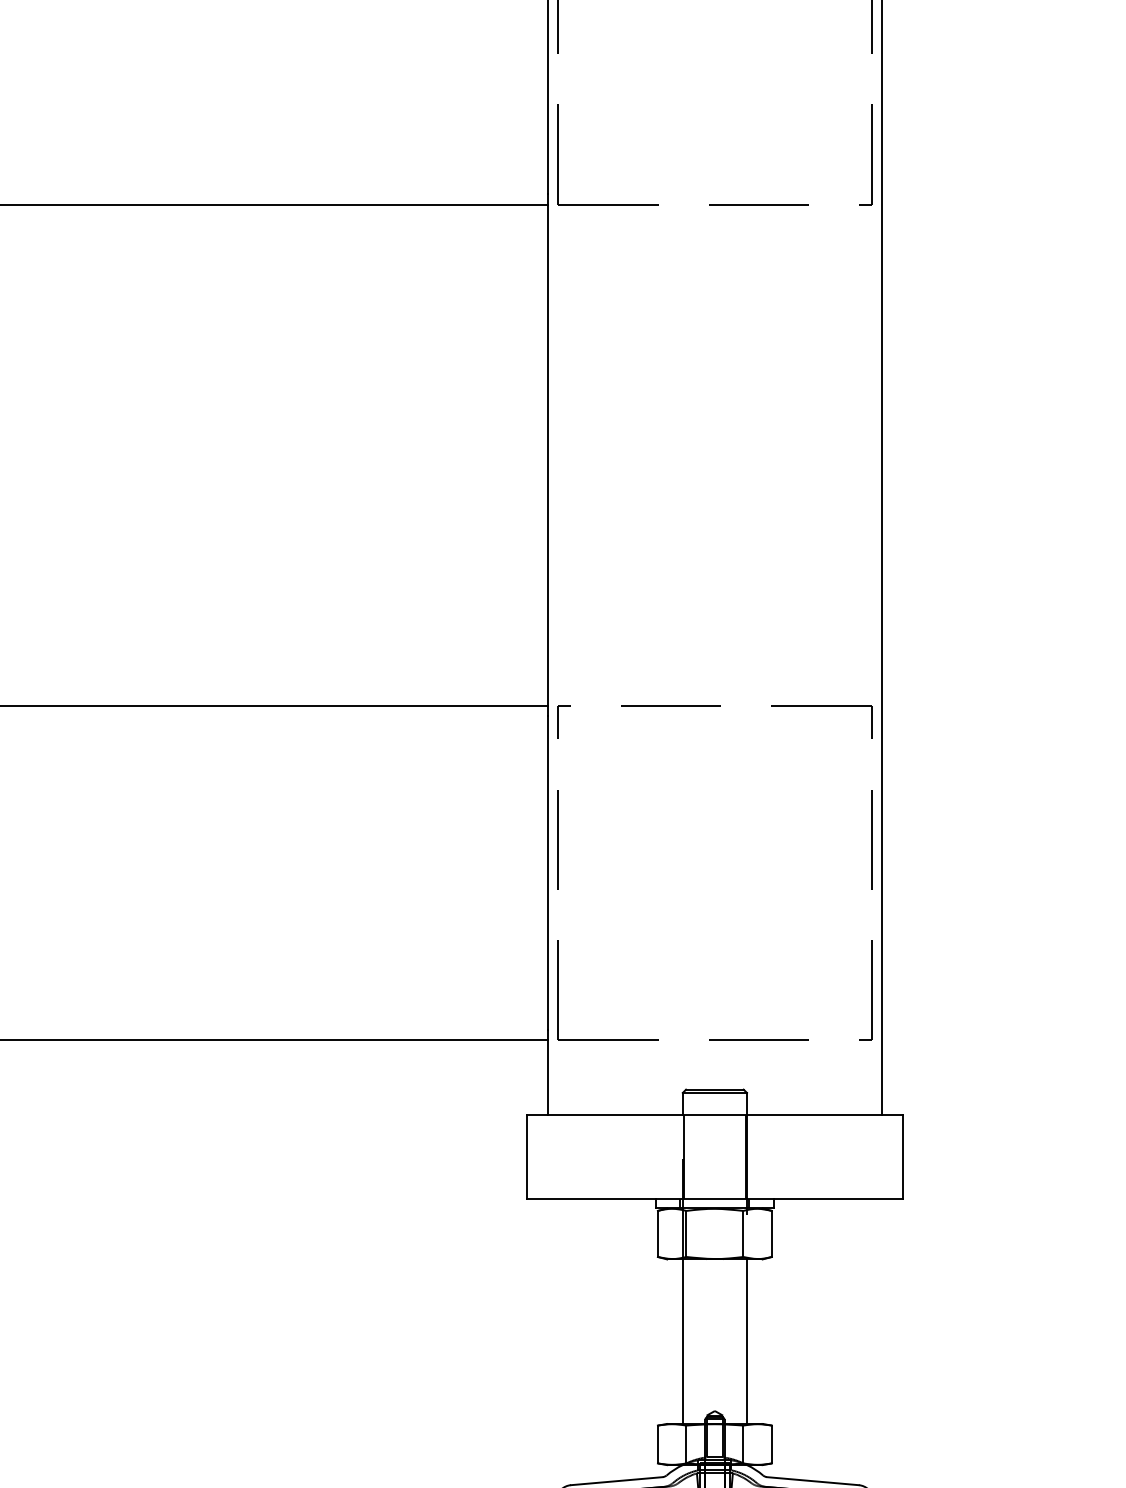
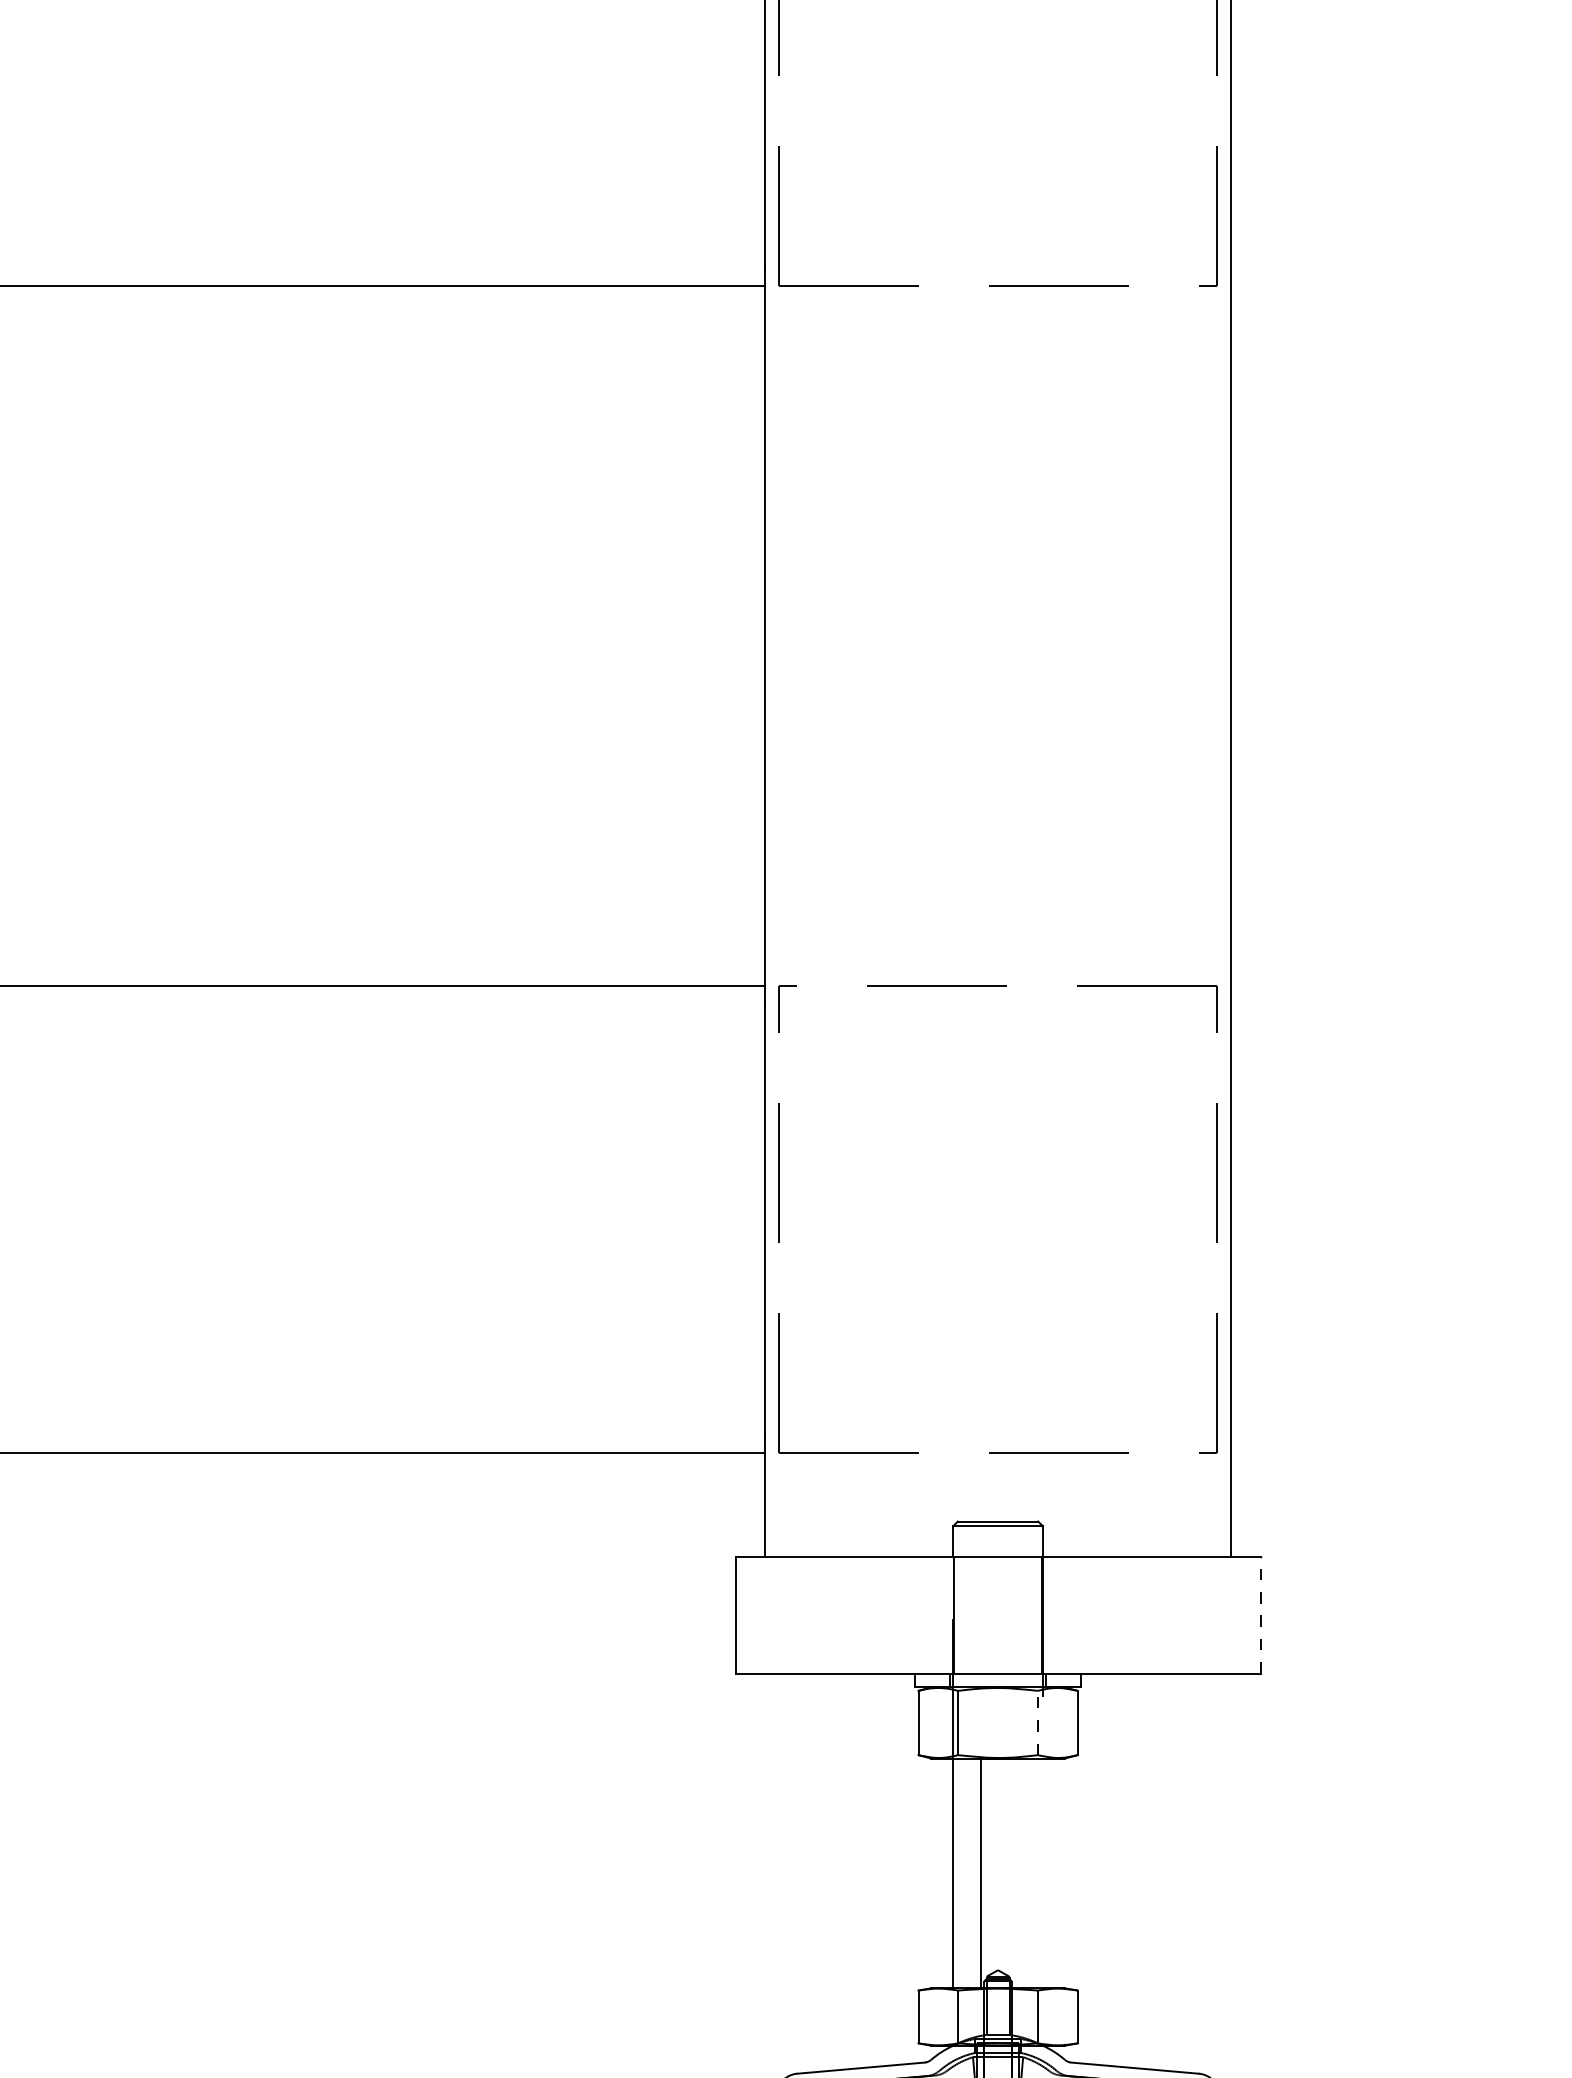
line: (902, 1156) -> (1260, 1614), solid -> dashed
line: (743, 1233) -> (1037, 1722), solid -> dashed
line: (746, 1341) -> (980, 1873), moved

